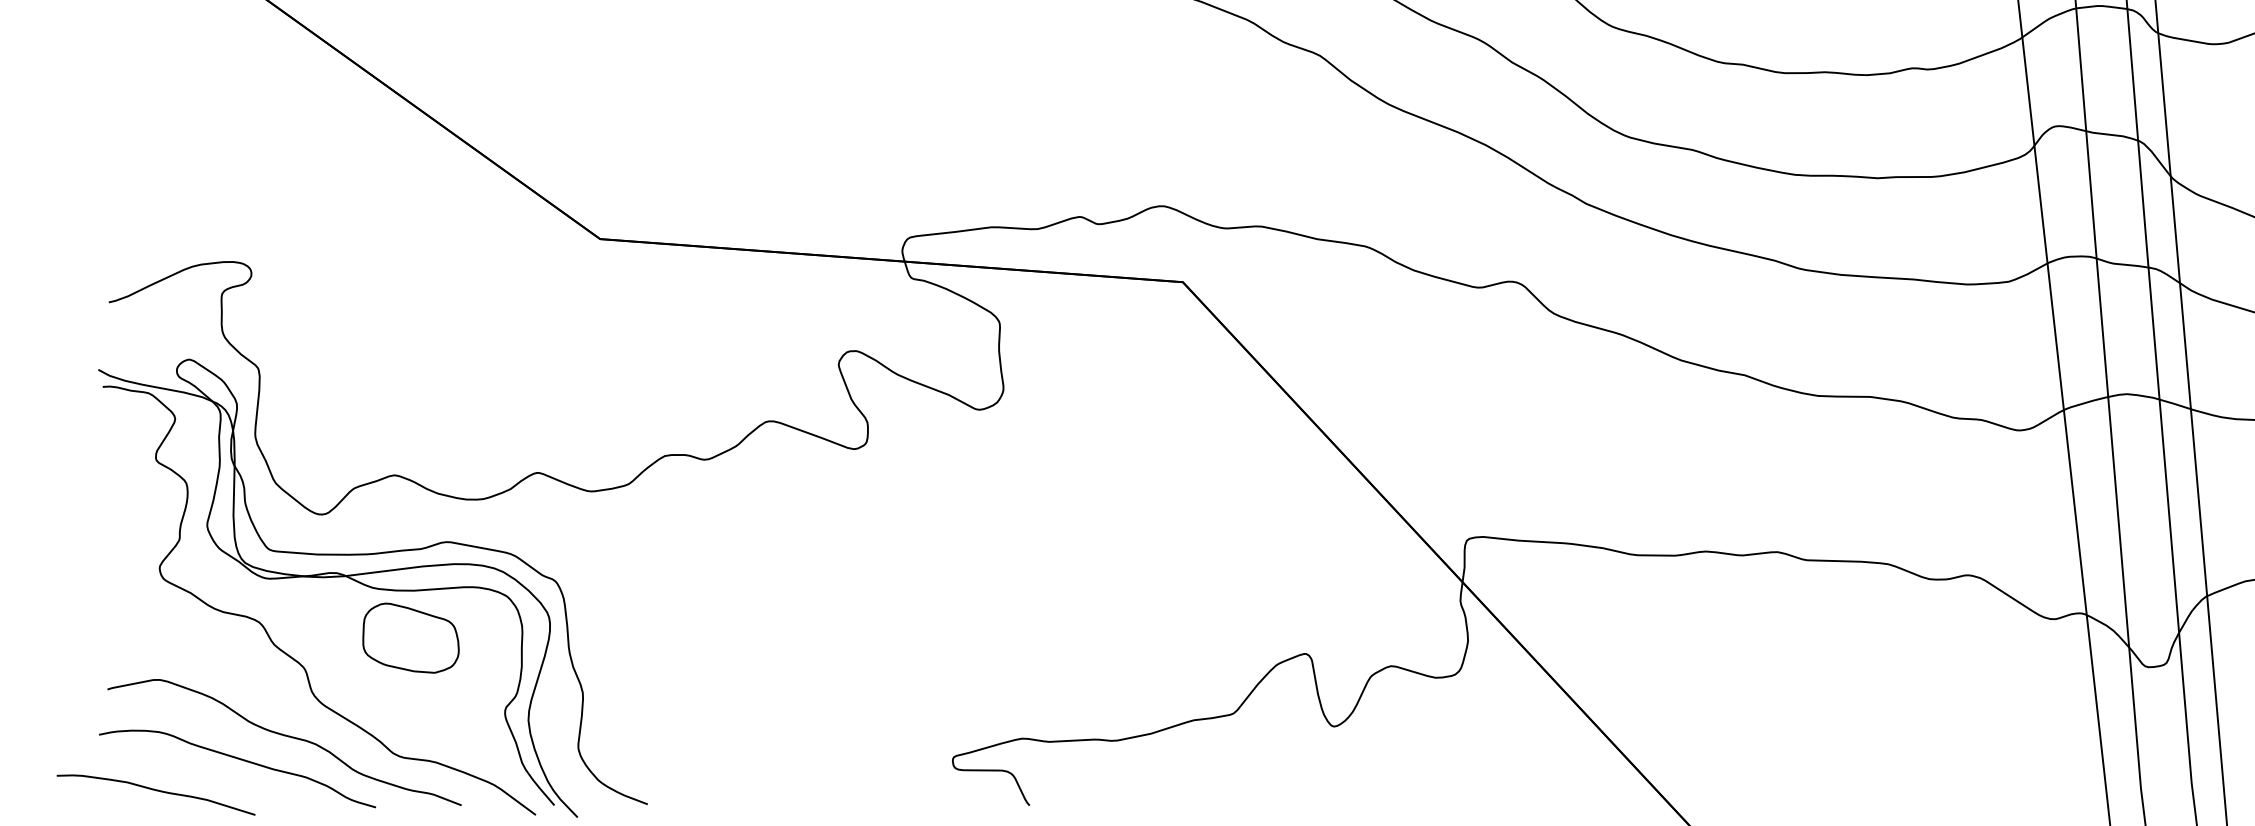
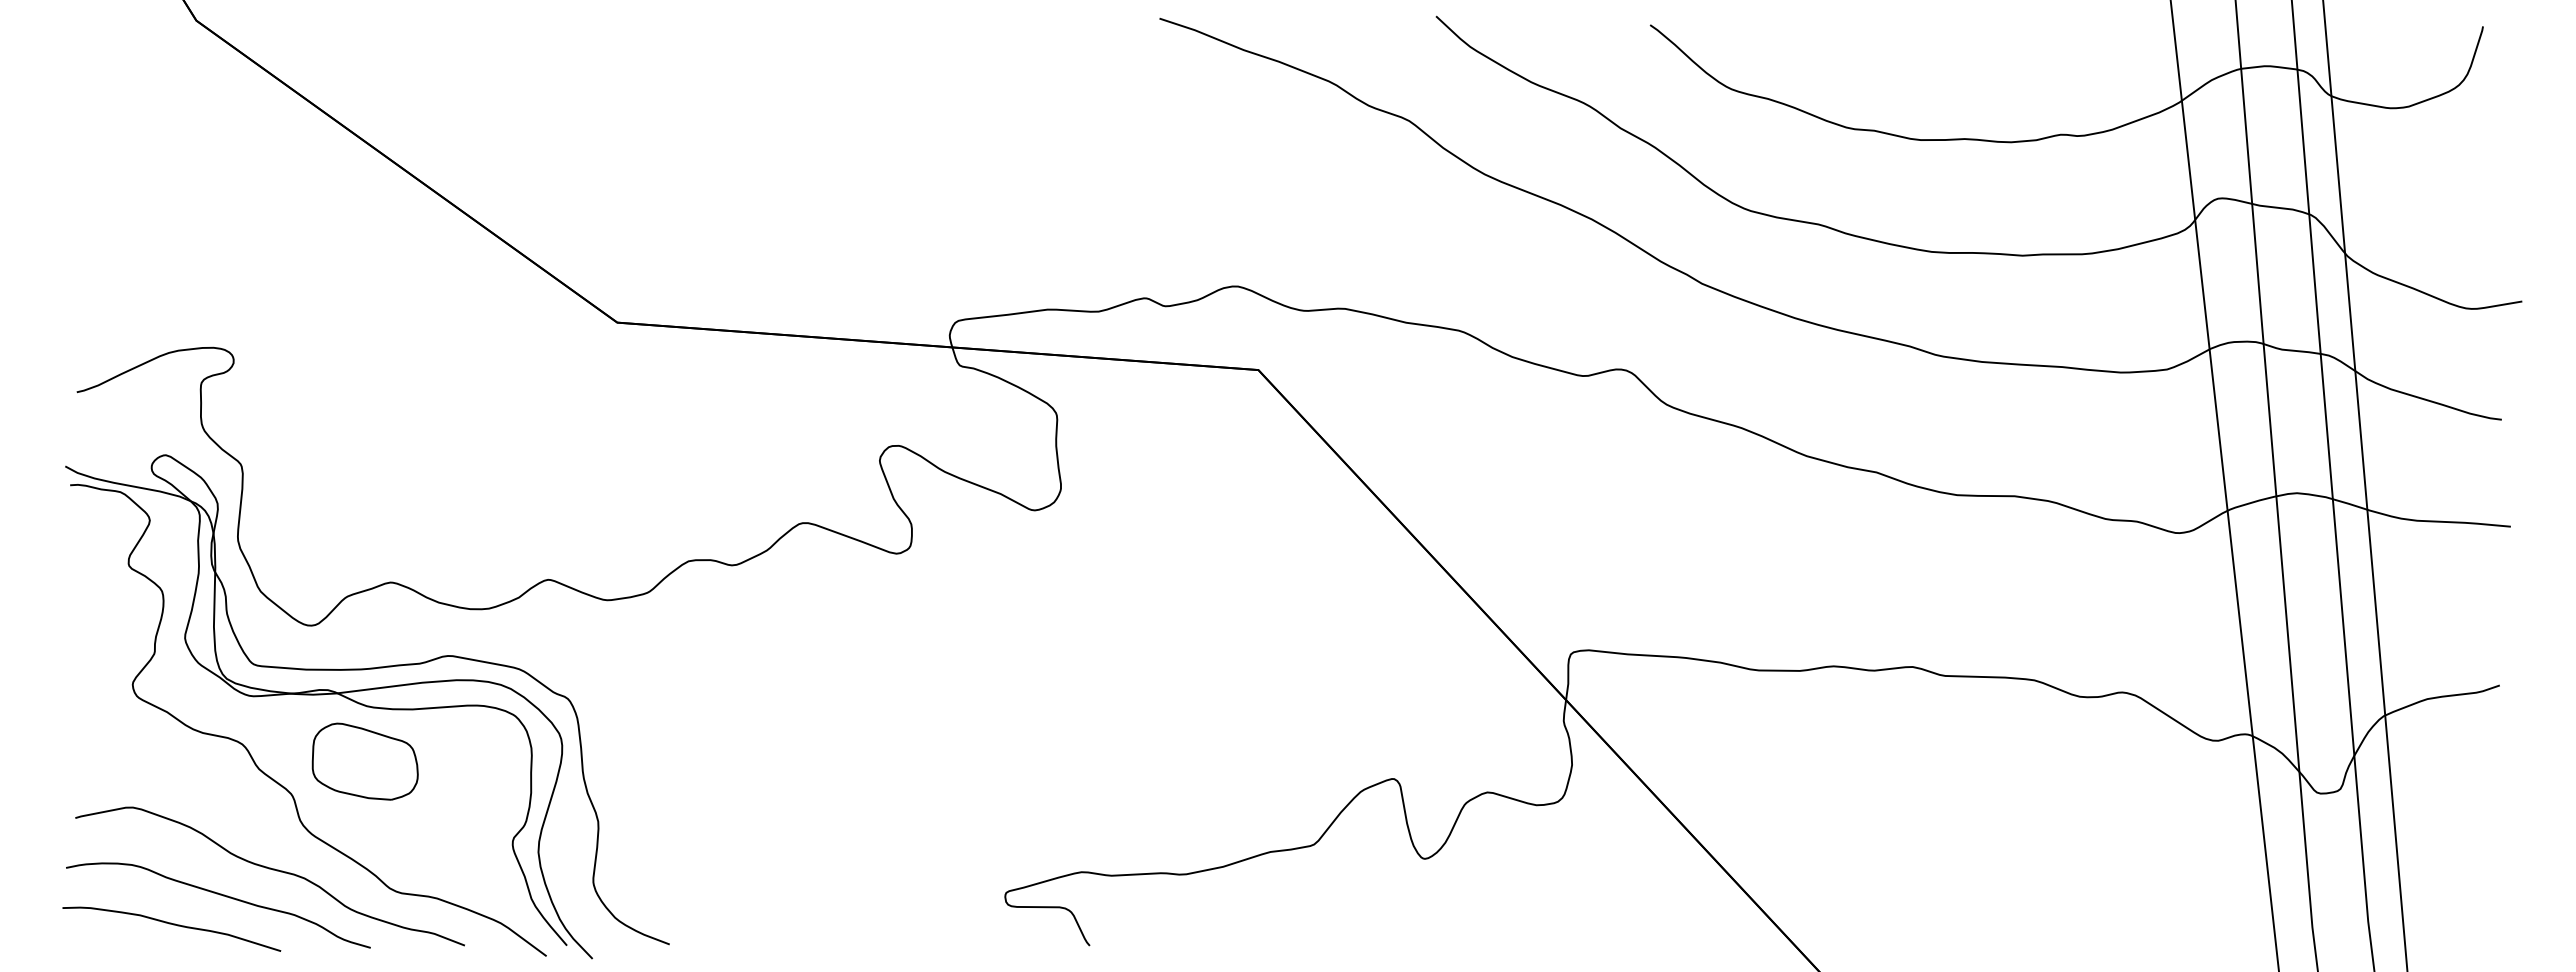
part: (410, 638) -> (364, 761), moved
curve: (157, 791) -> (173, 925), moved

